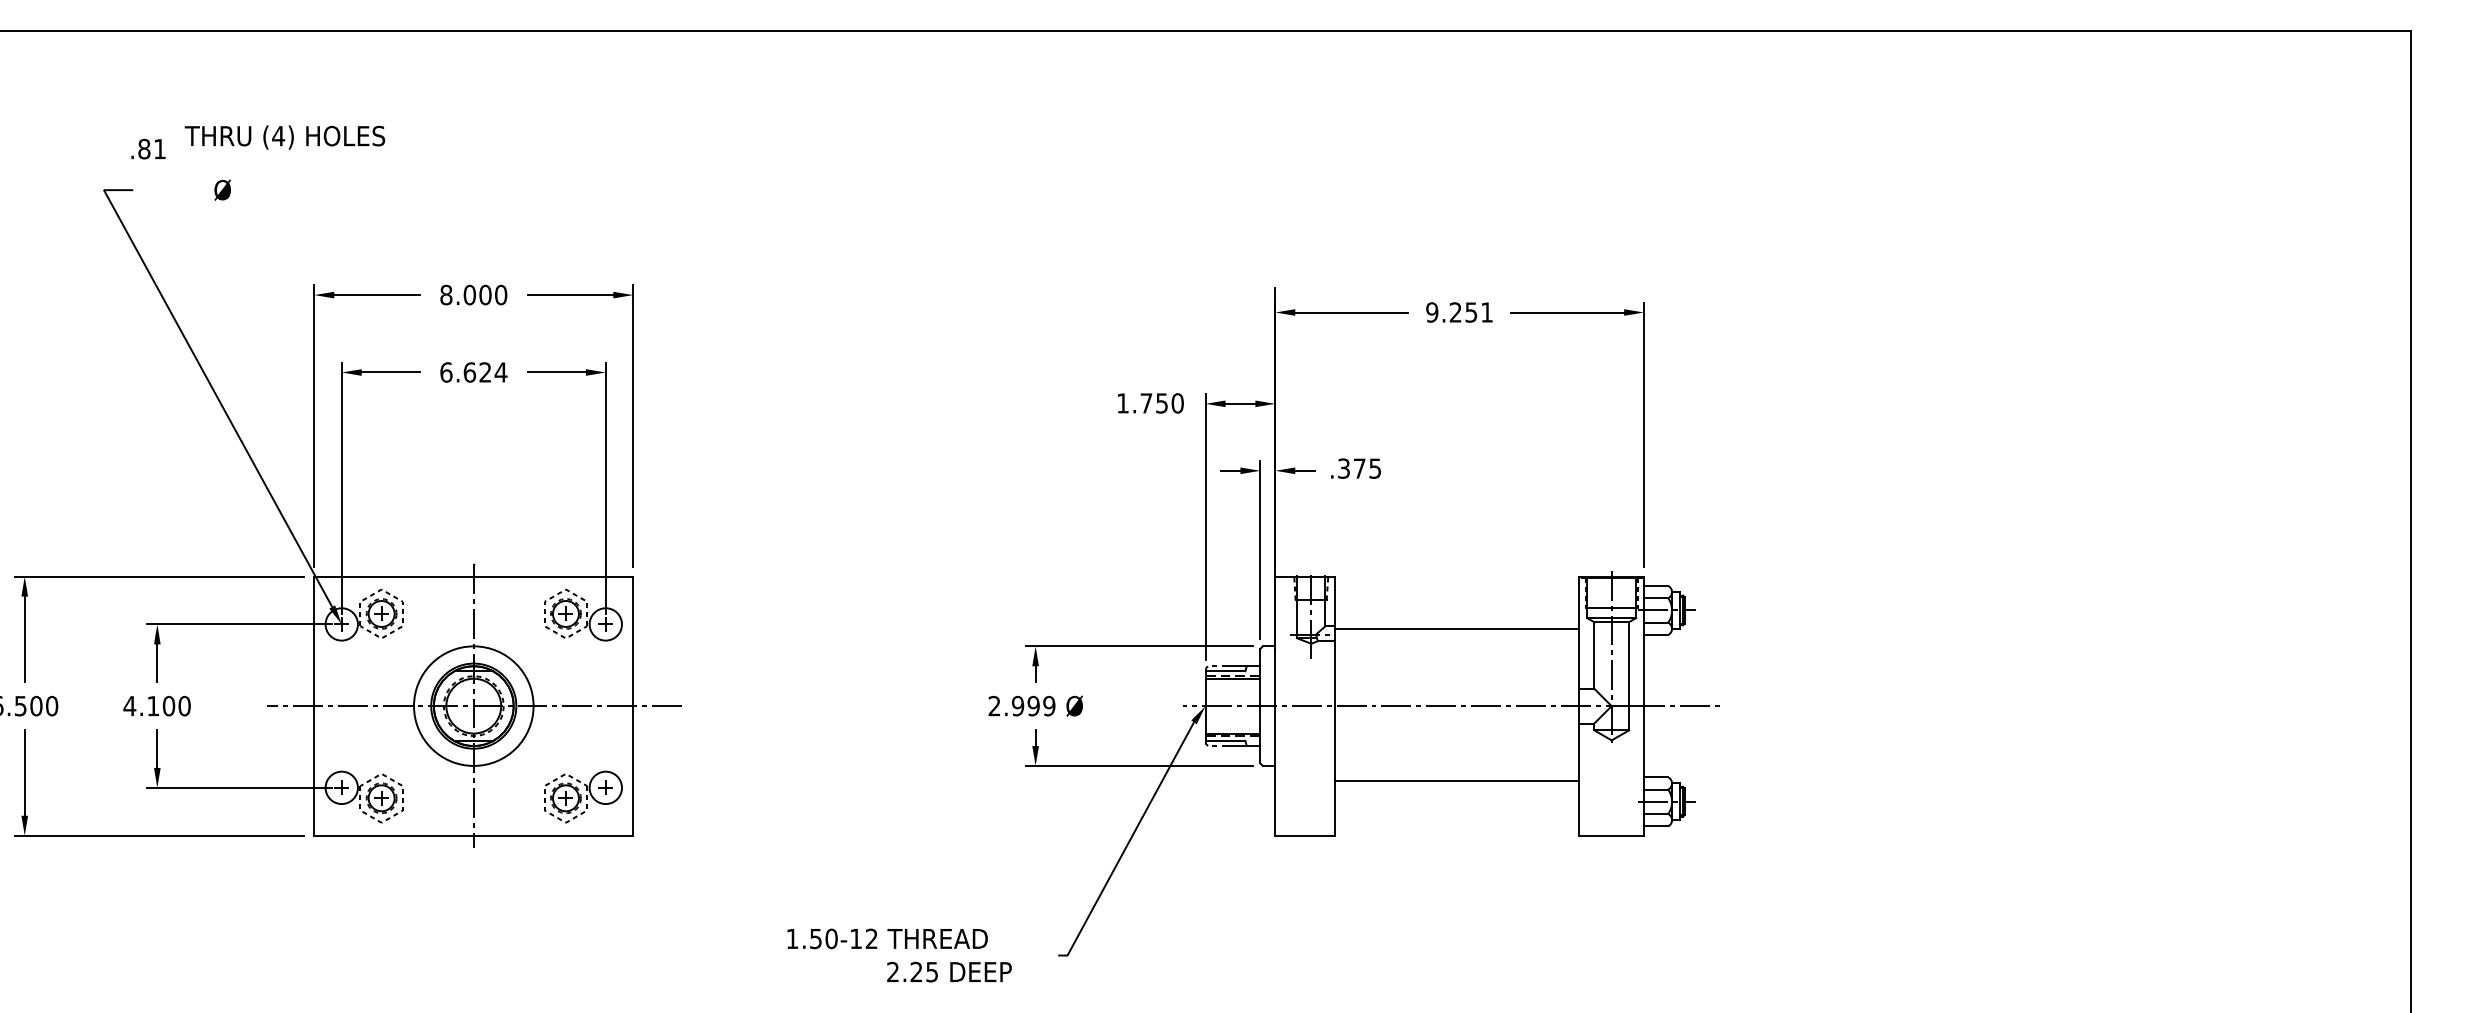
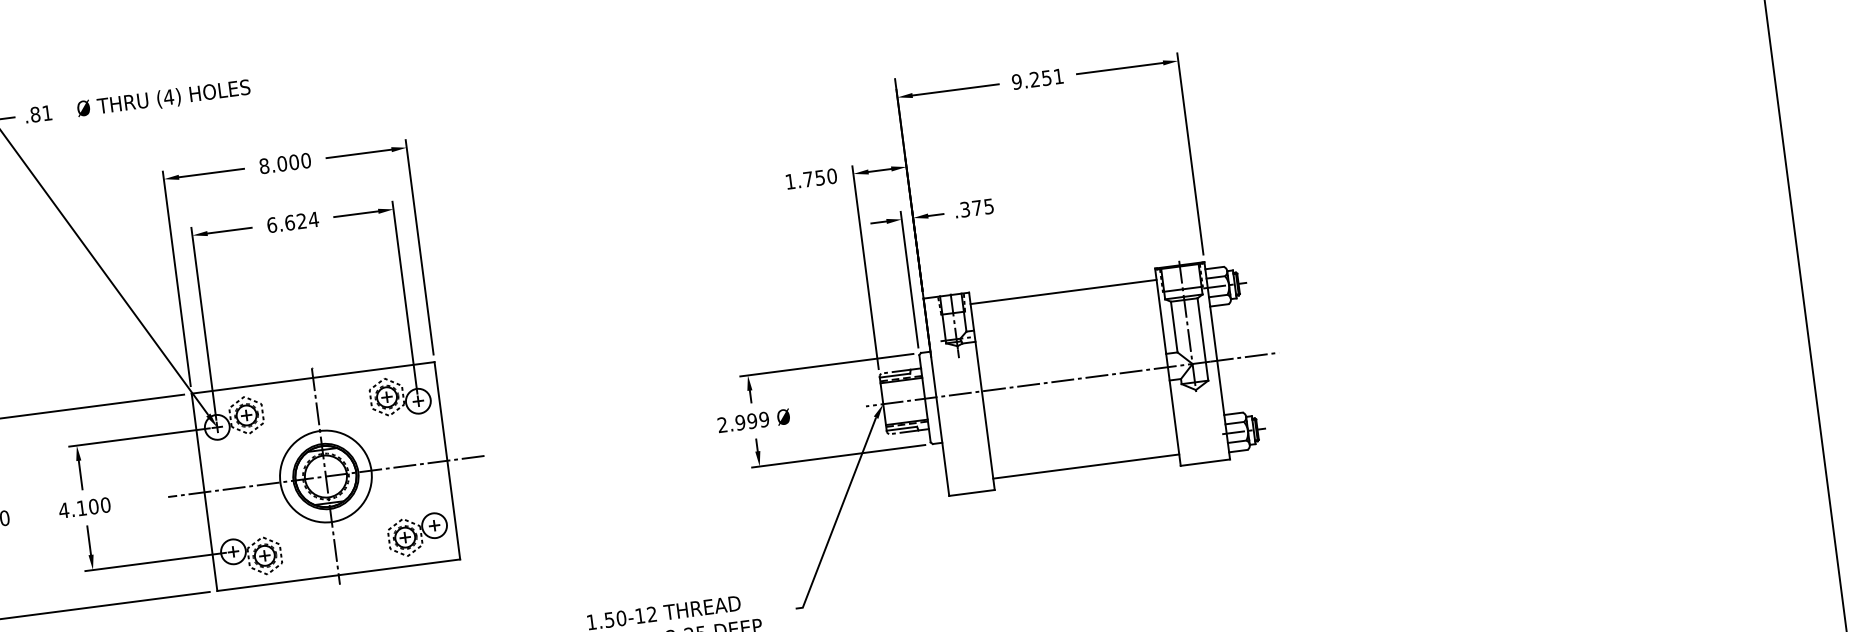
text: (284, 137) -> (173, 97), moved
text: (148, 148) -> (38, 113), moved
line: (1457, 628) -> (1063, 291), moved
line: (1457, 780) -> (1086, 466), moved

